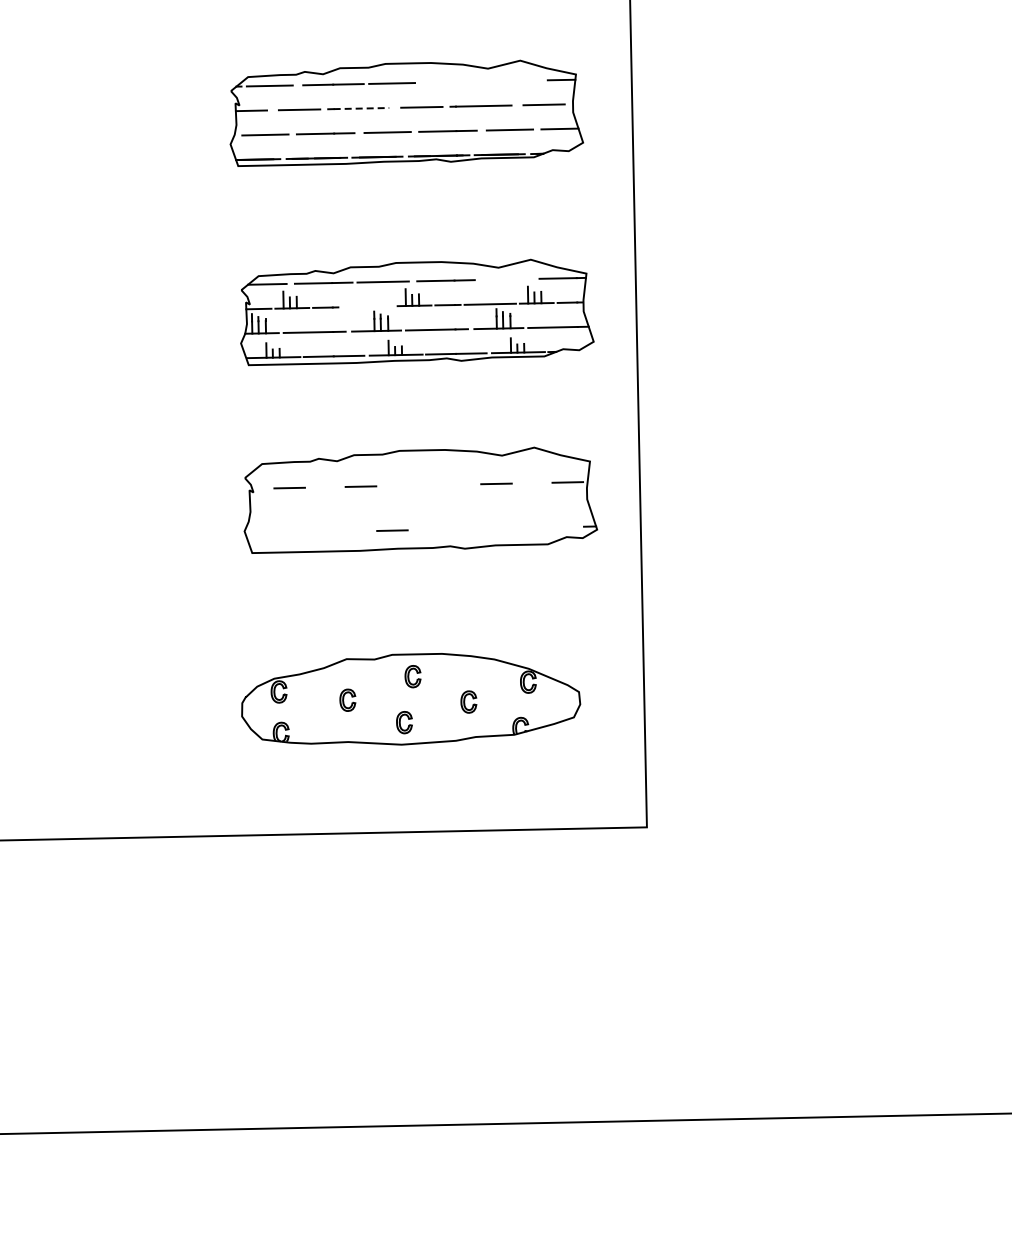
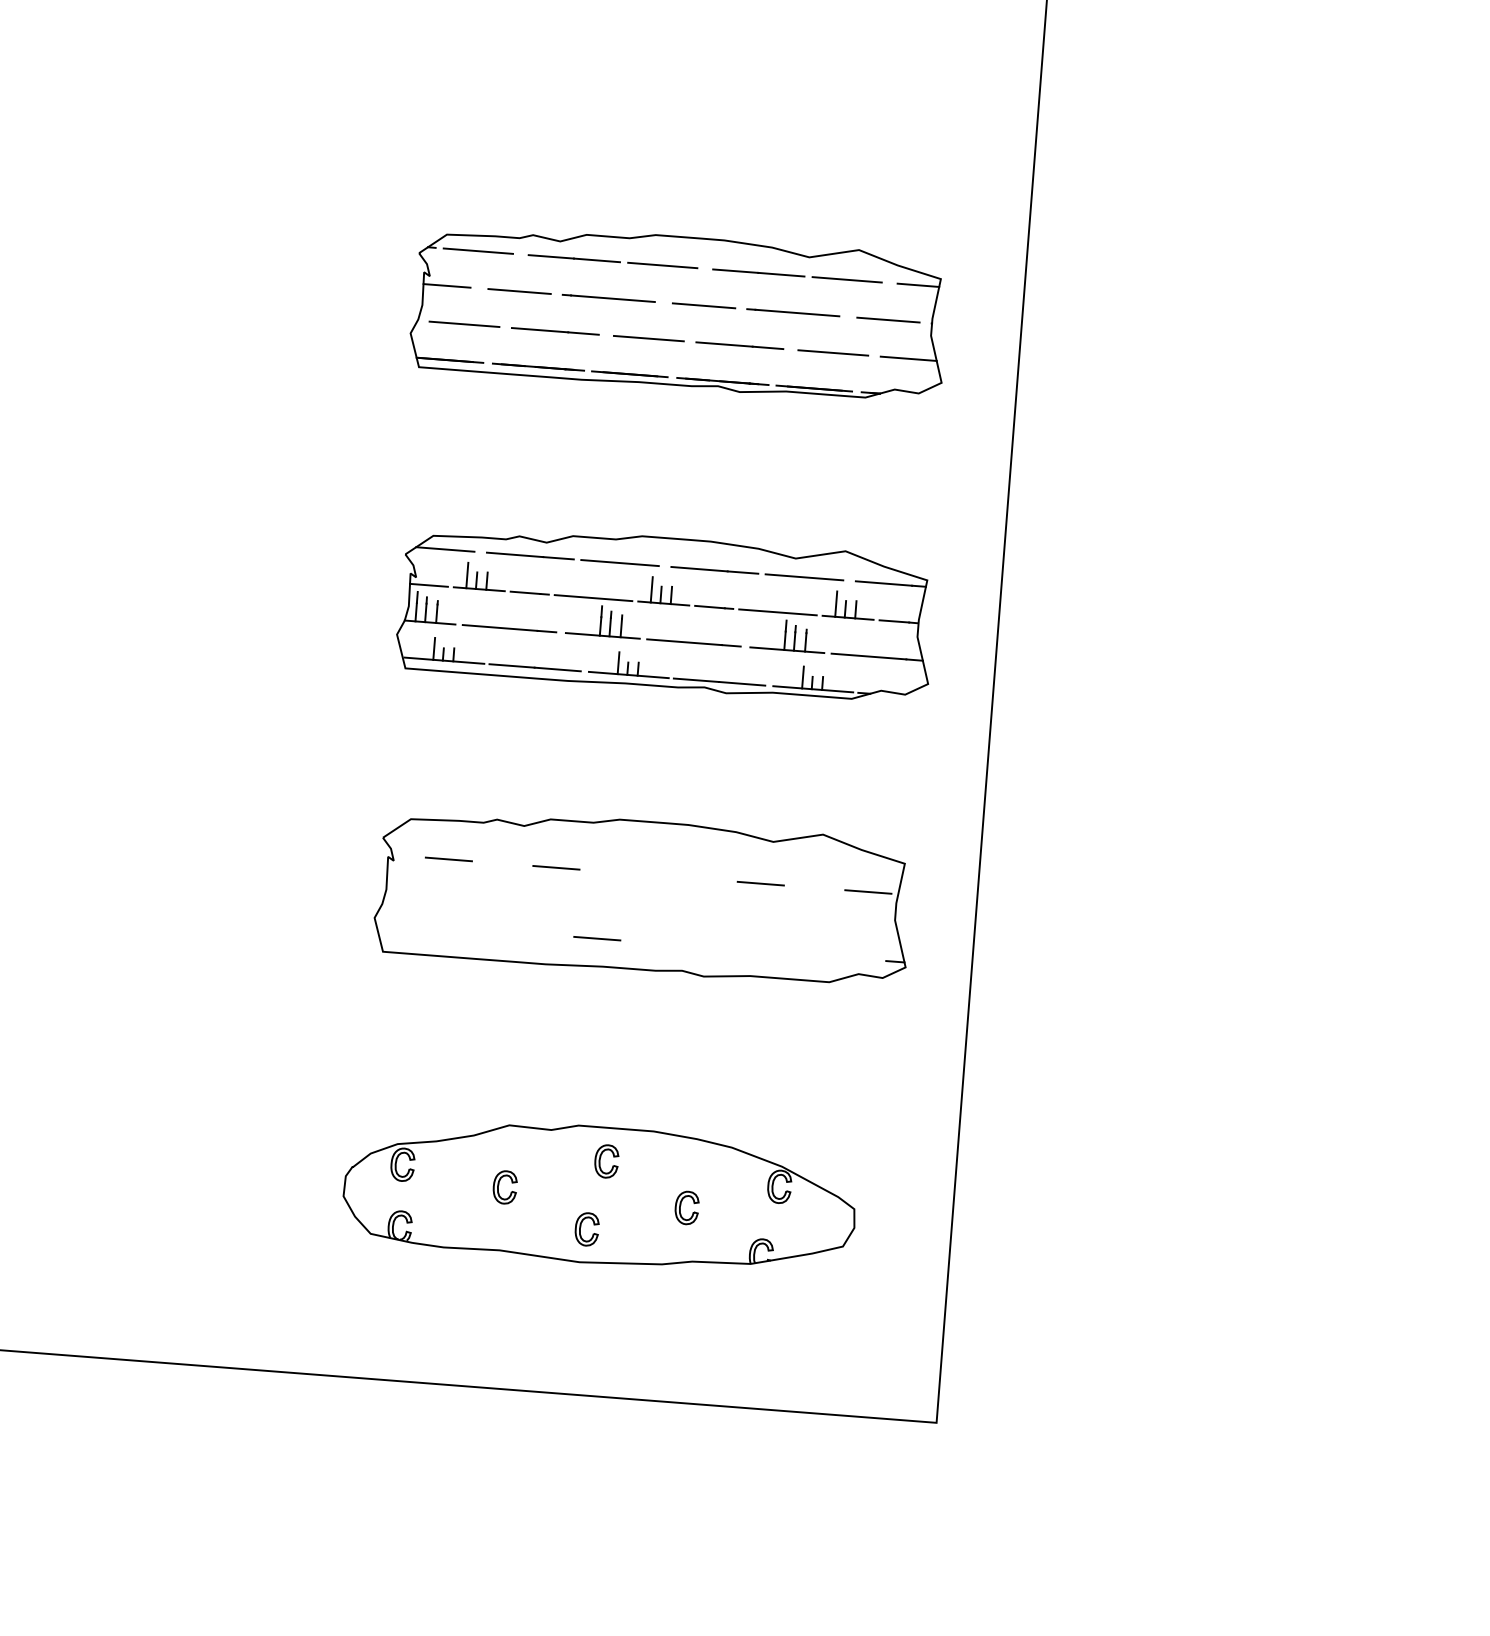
line: (481, 81) -> (797, 275), added
line: (361, 108) -> (613, 298), dashed -> solid
line: (505, 279) -> (804, 577), added
line: (367, 306) -> (592, 597), added

